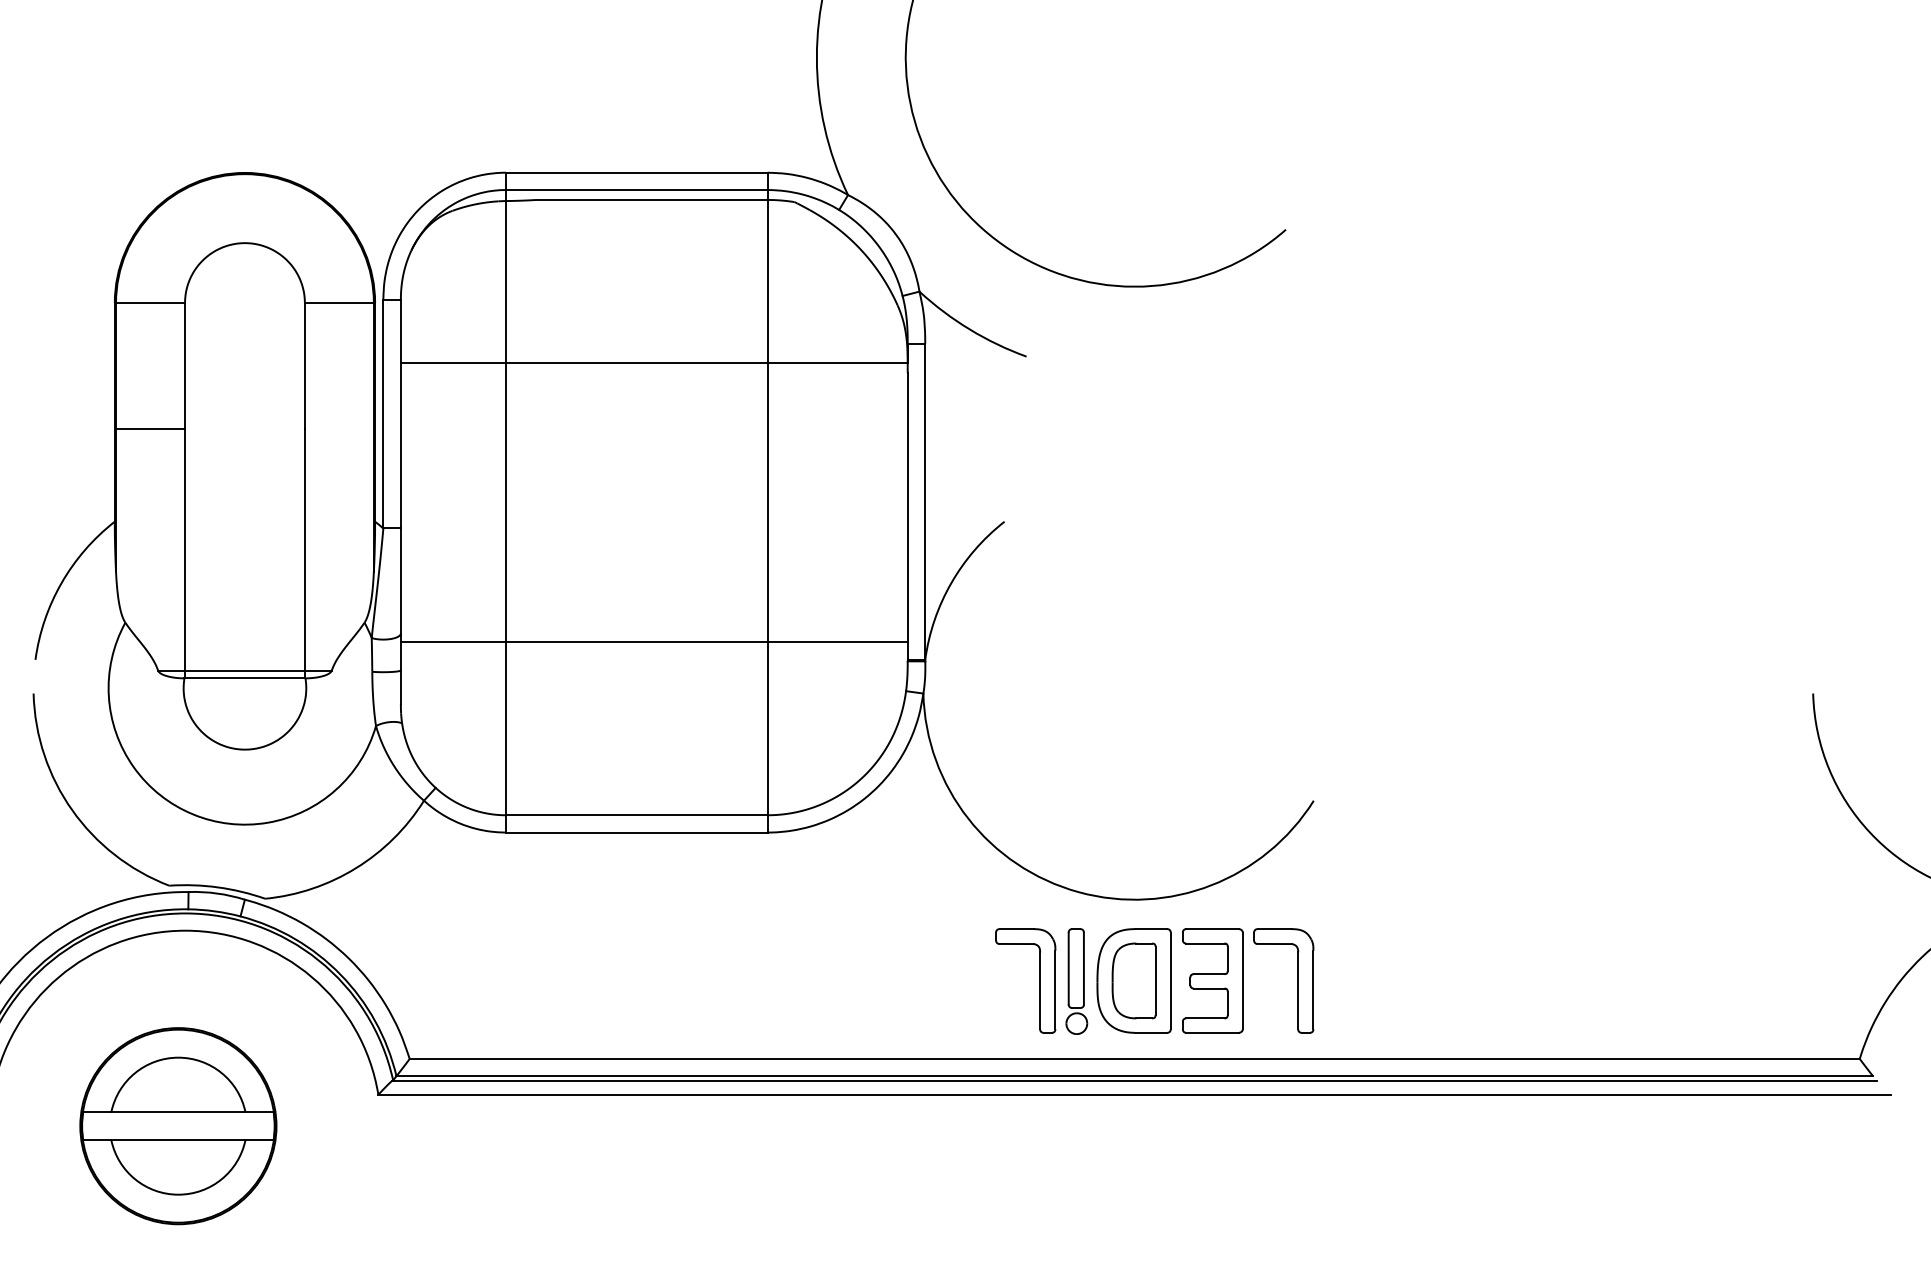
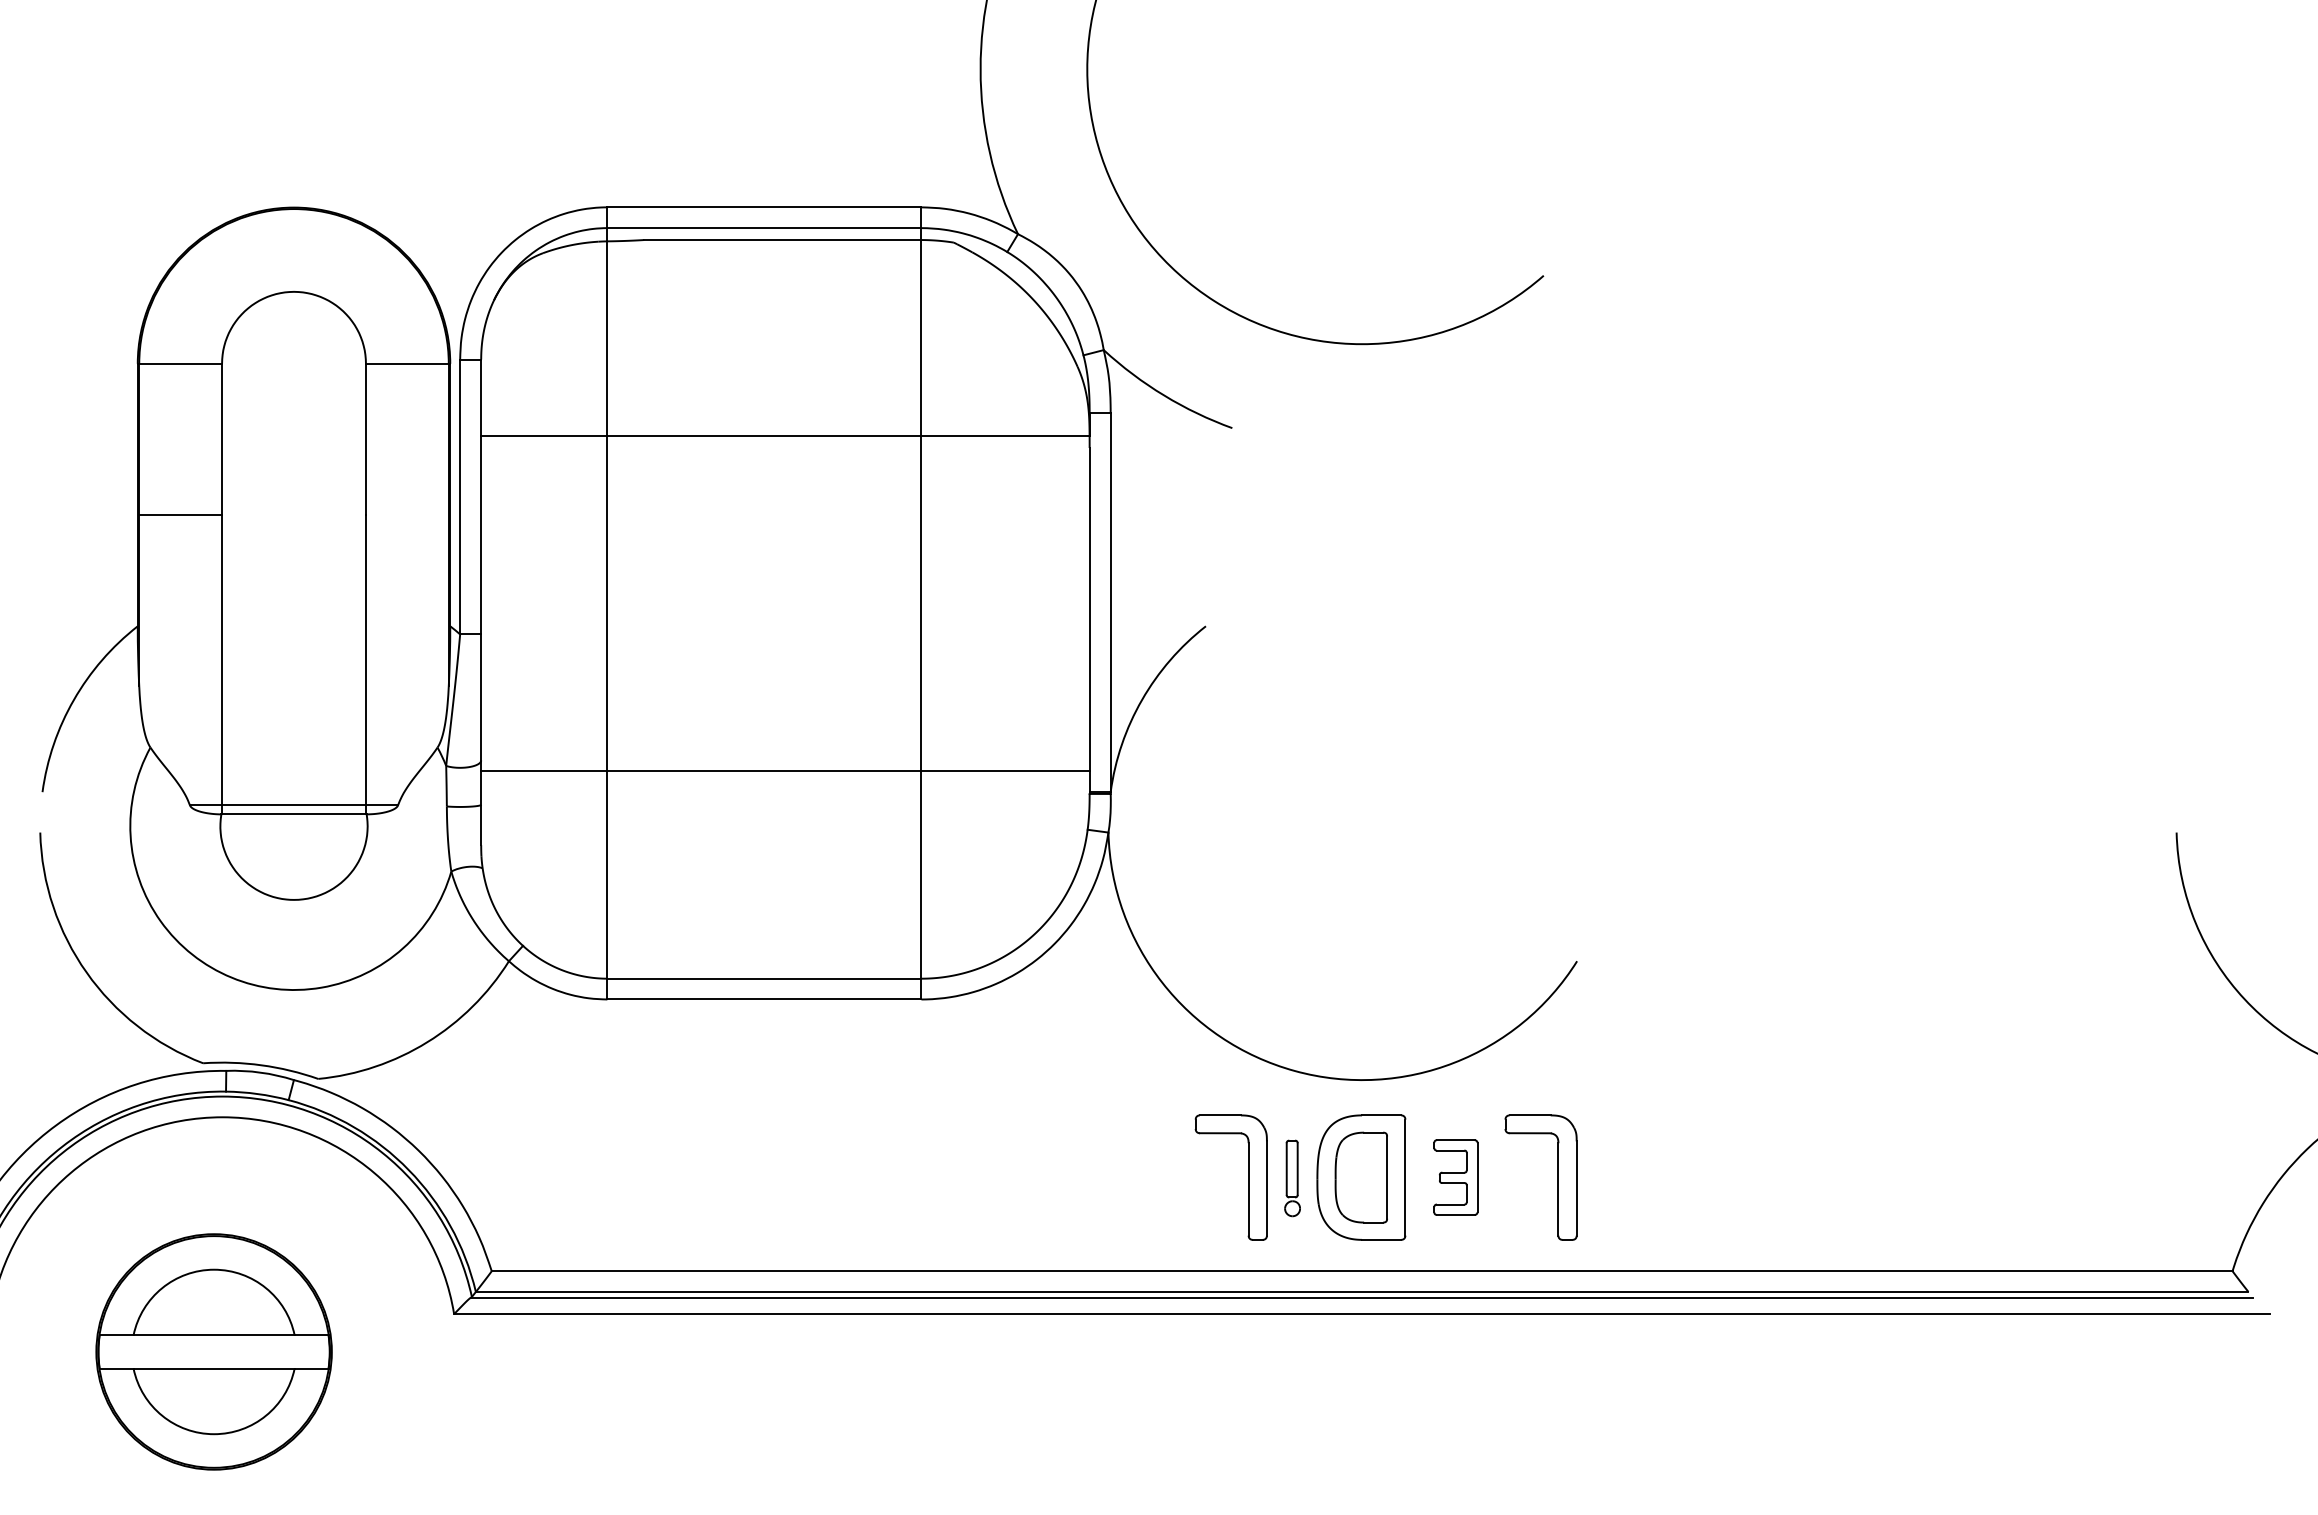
part: (1212, 980) -> (1455, 1177), size x0.6
part: (1076, 981) -> (1292, 1178), size x0.6

